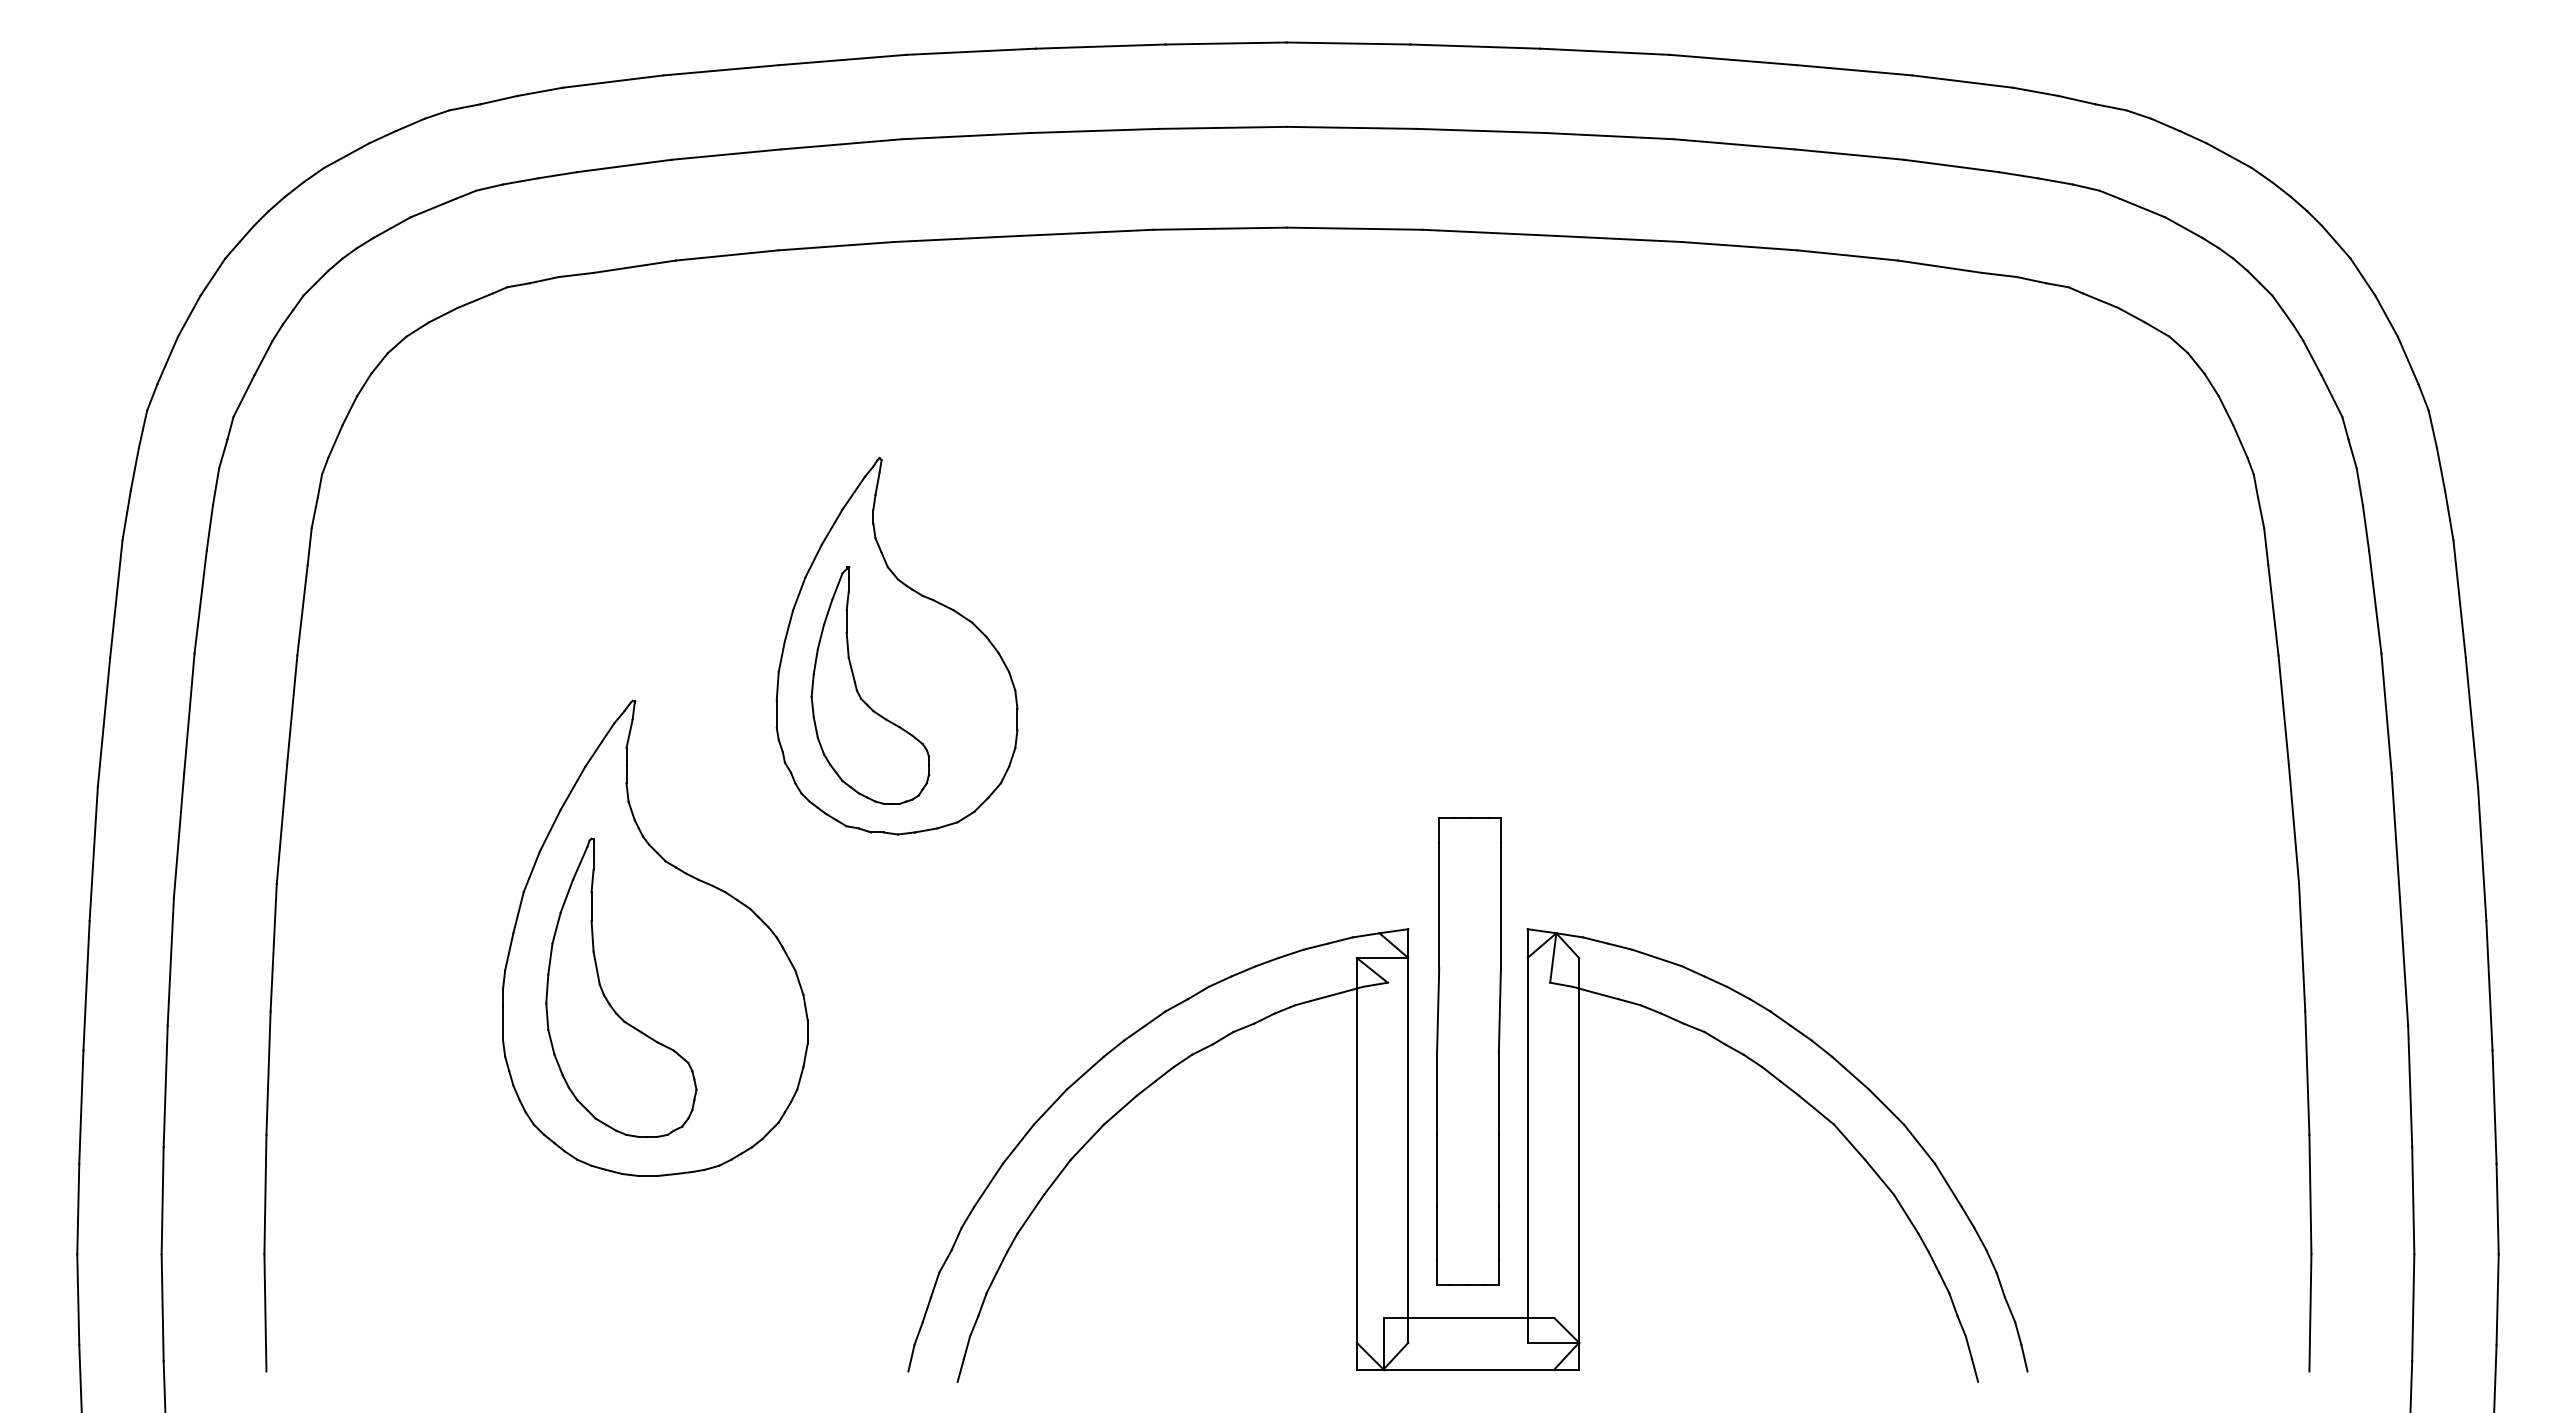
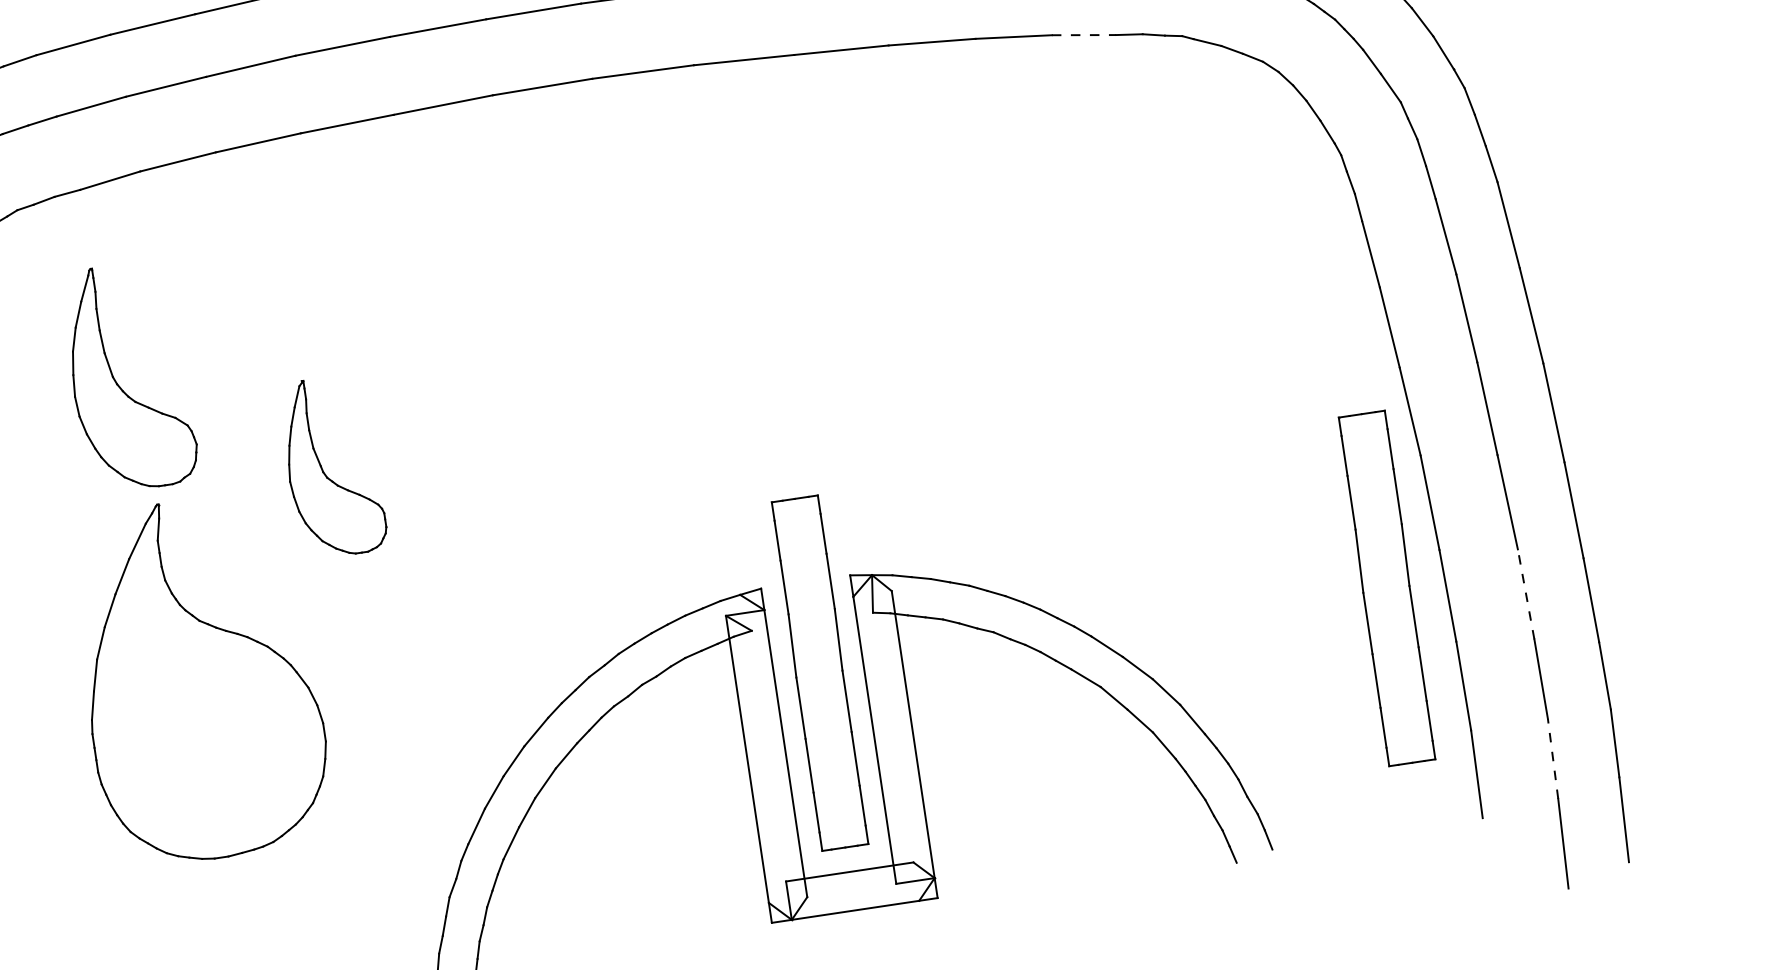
line: (1940, 266) -> (1084, 34), solid -> dashed
part: (896, 645) -> (347, 434), removed
part: (607, 998) -> (120, 386), moved
part: (2228, 1051) -> (1386, 588), added
line: (2410, 1086) -> (1526, 594), solid -> dashed
line: (2413, 1307) -> (1553, 758), solid -> dashed

